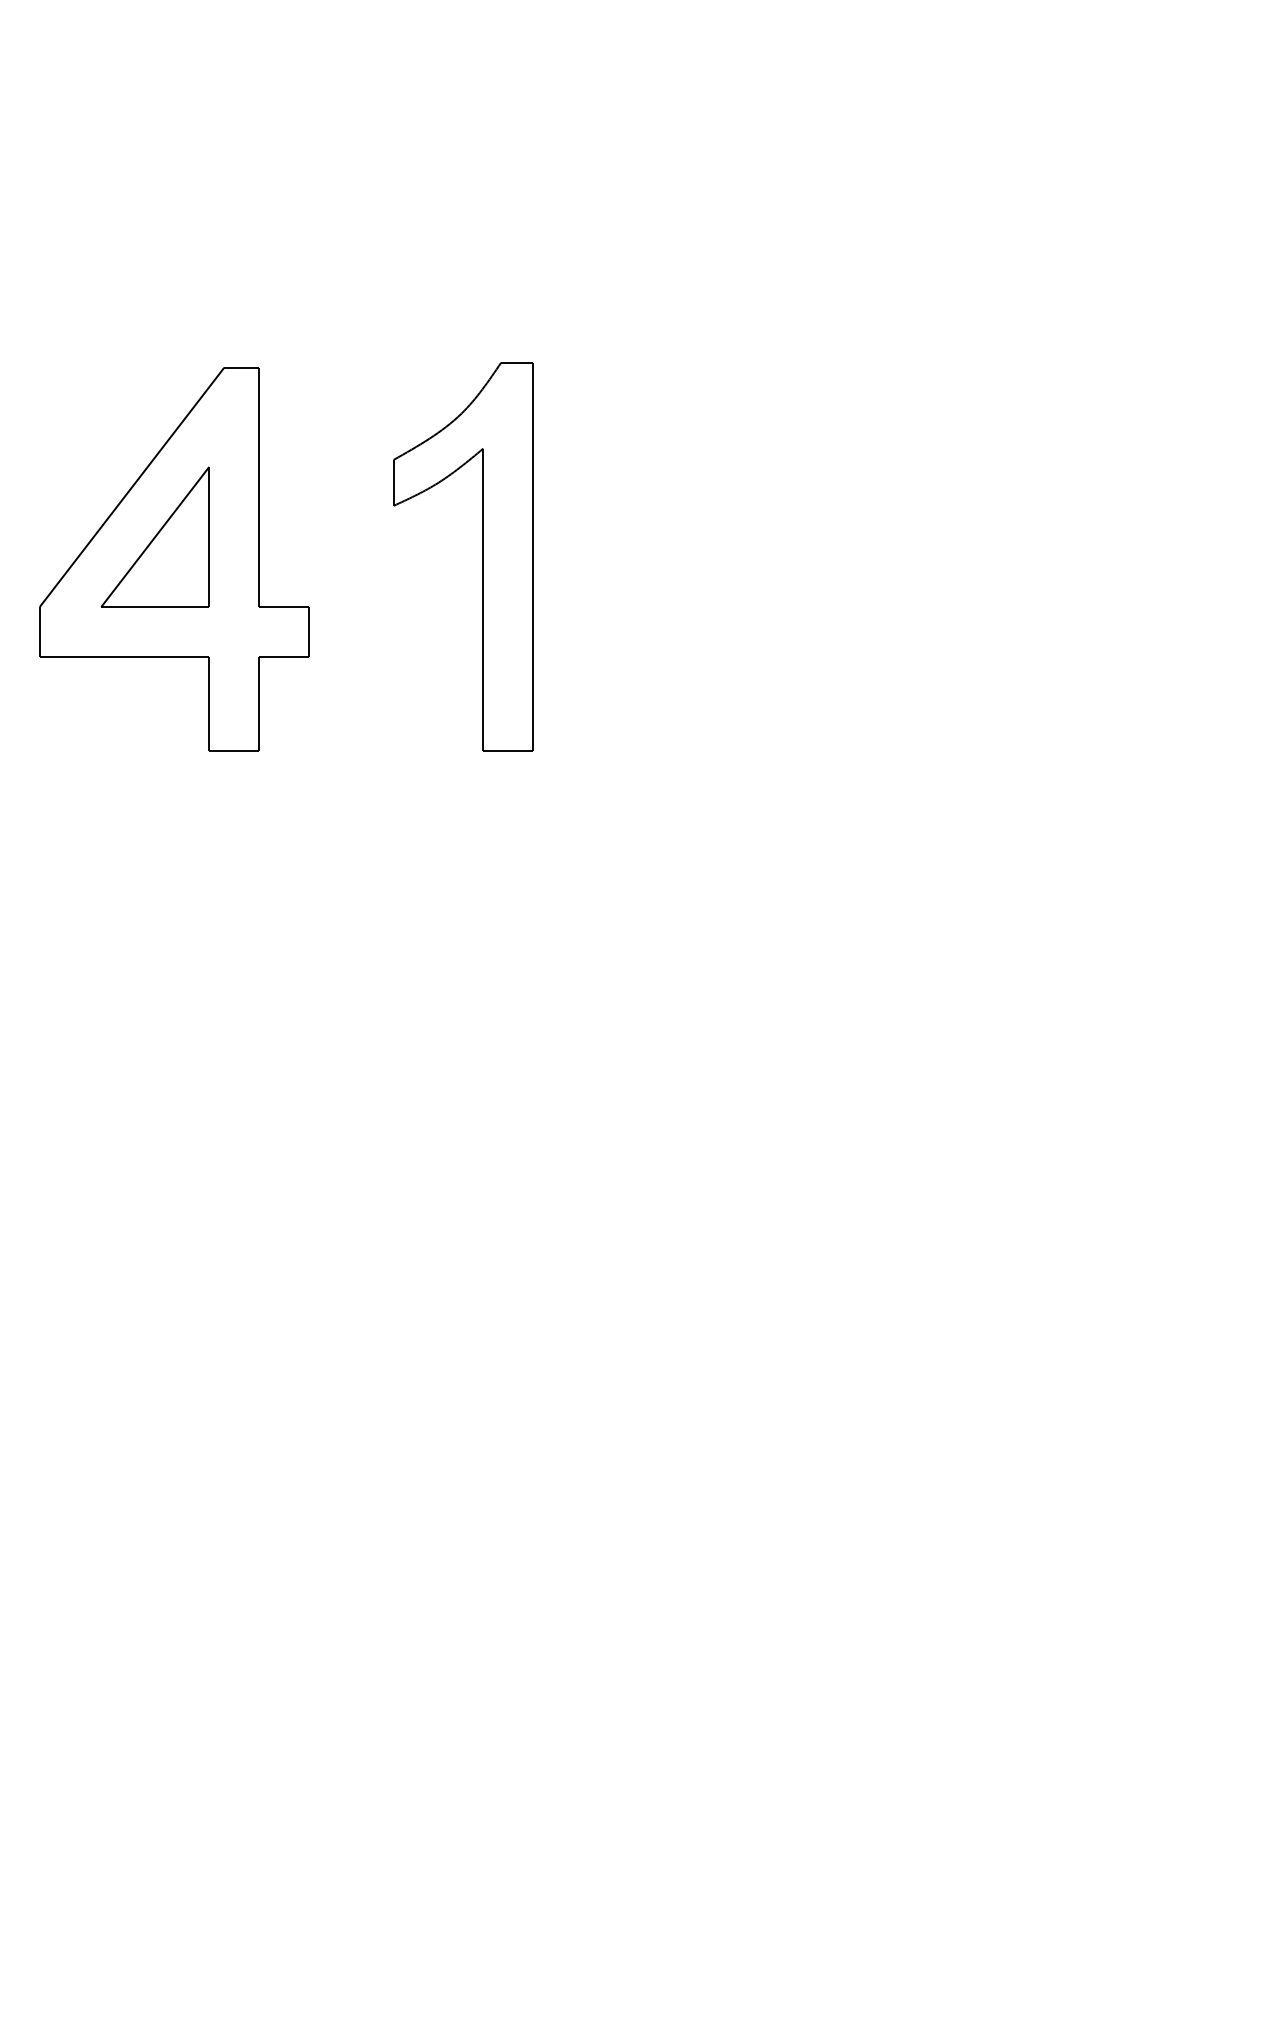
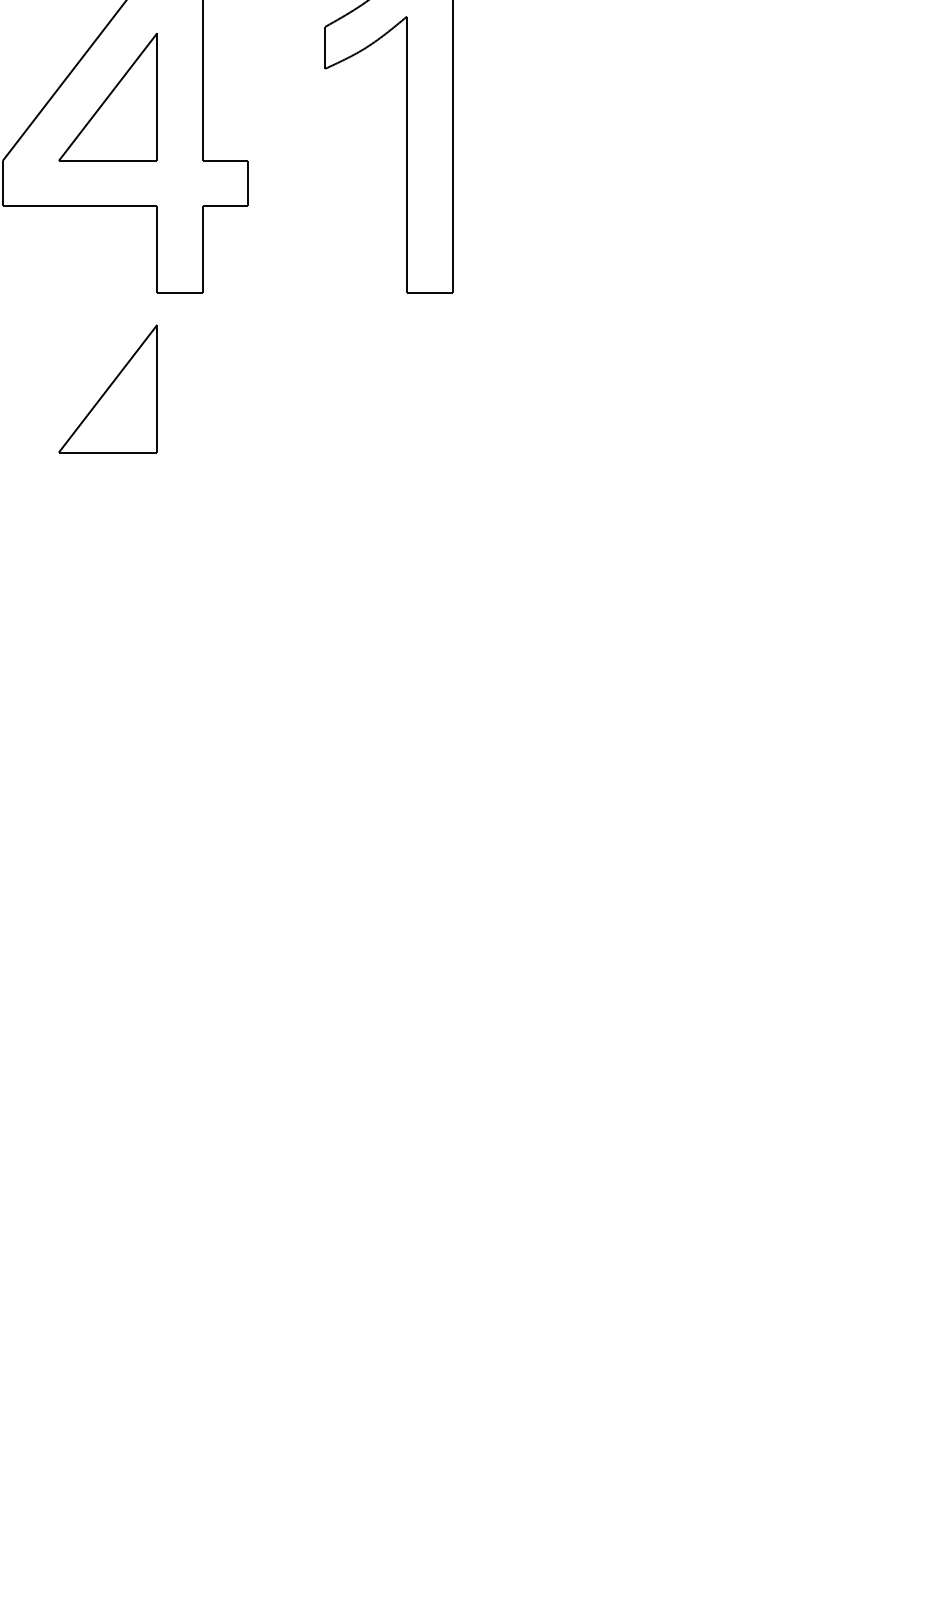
part: (154, 856) -> (107, 388), added

